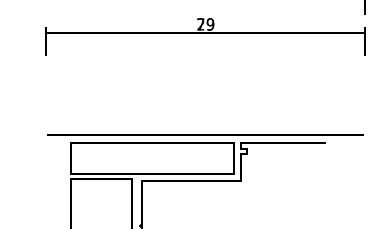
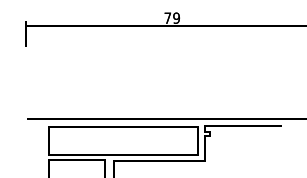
text: (200, 24) -> (167, 18), 29 -> 79

